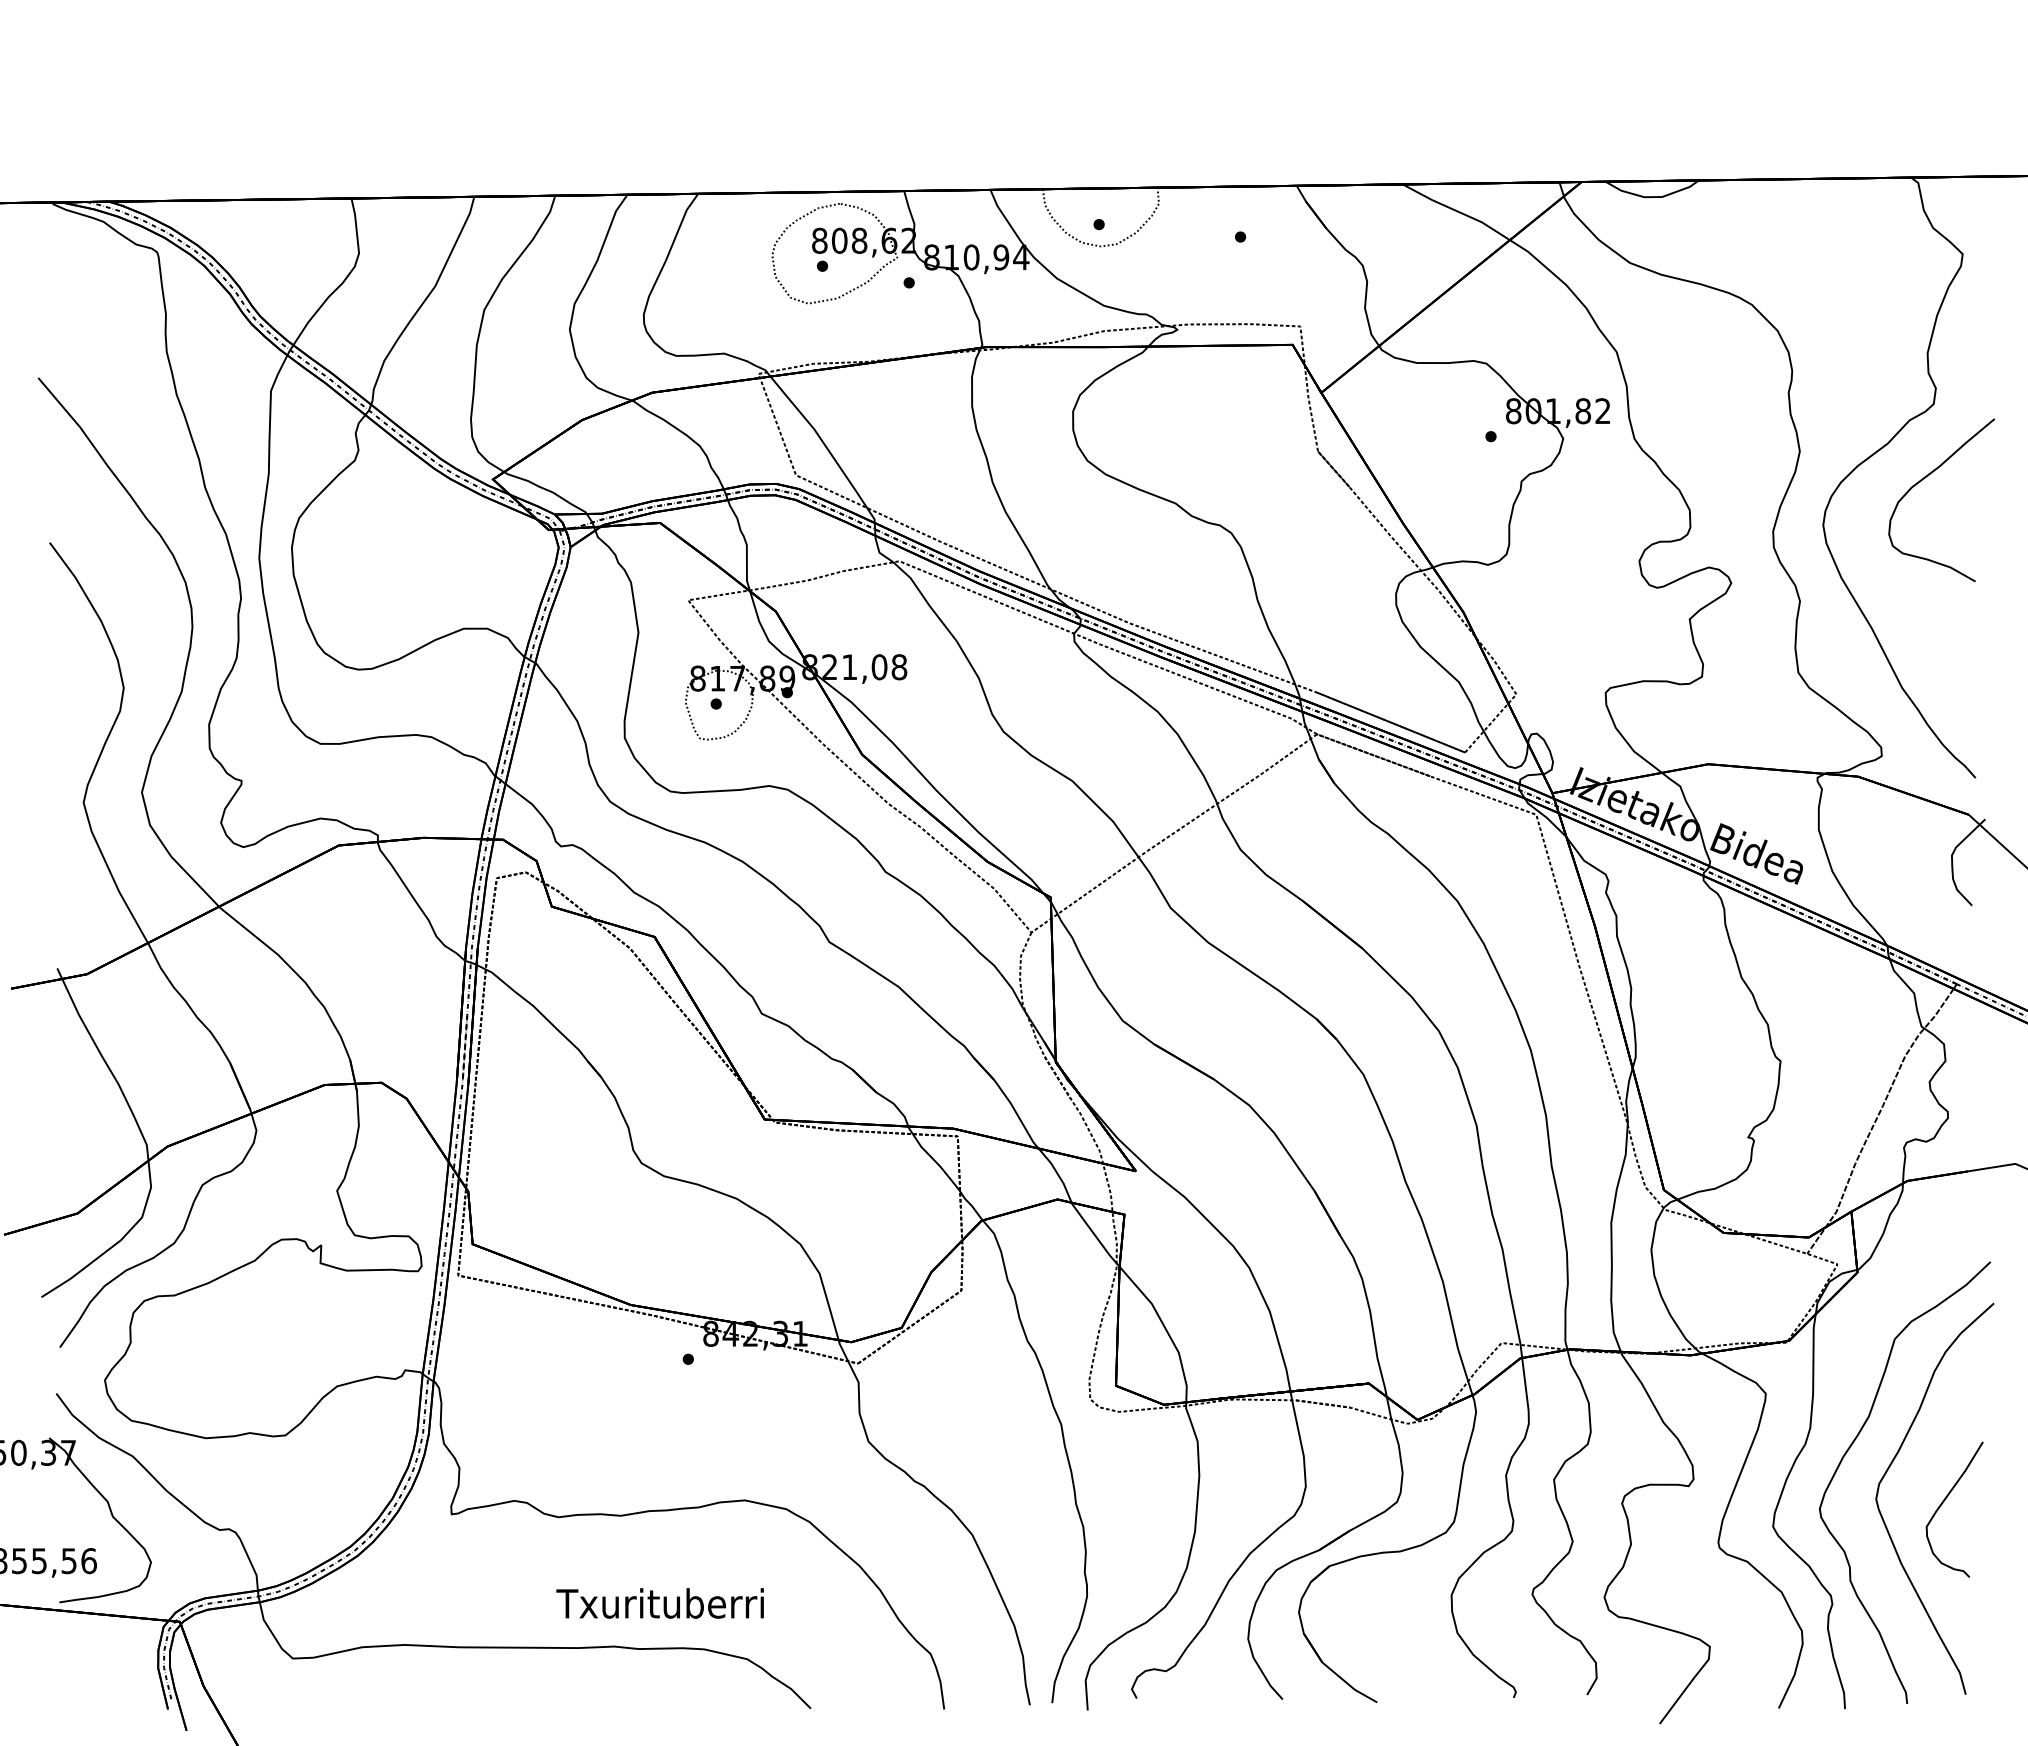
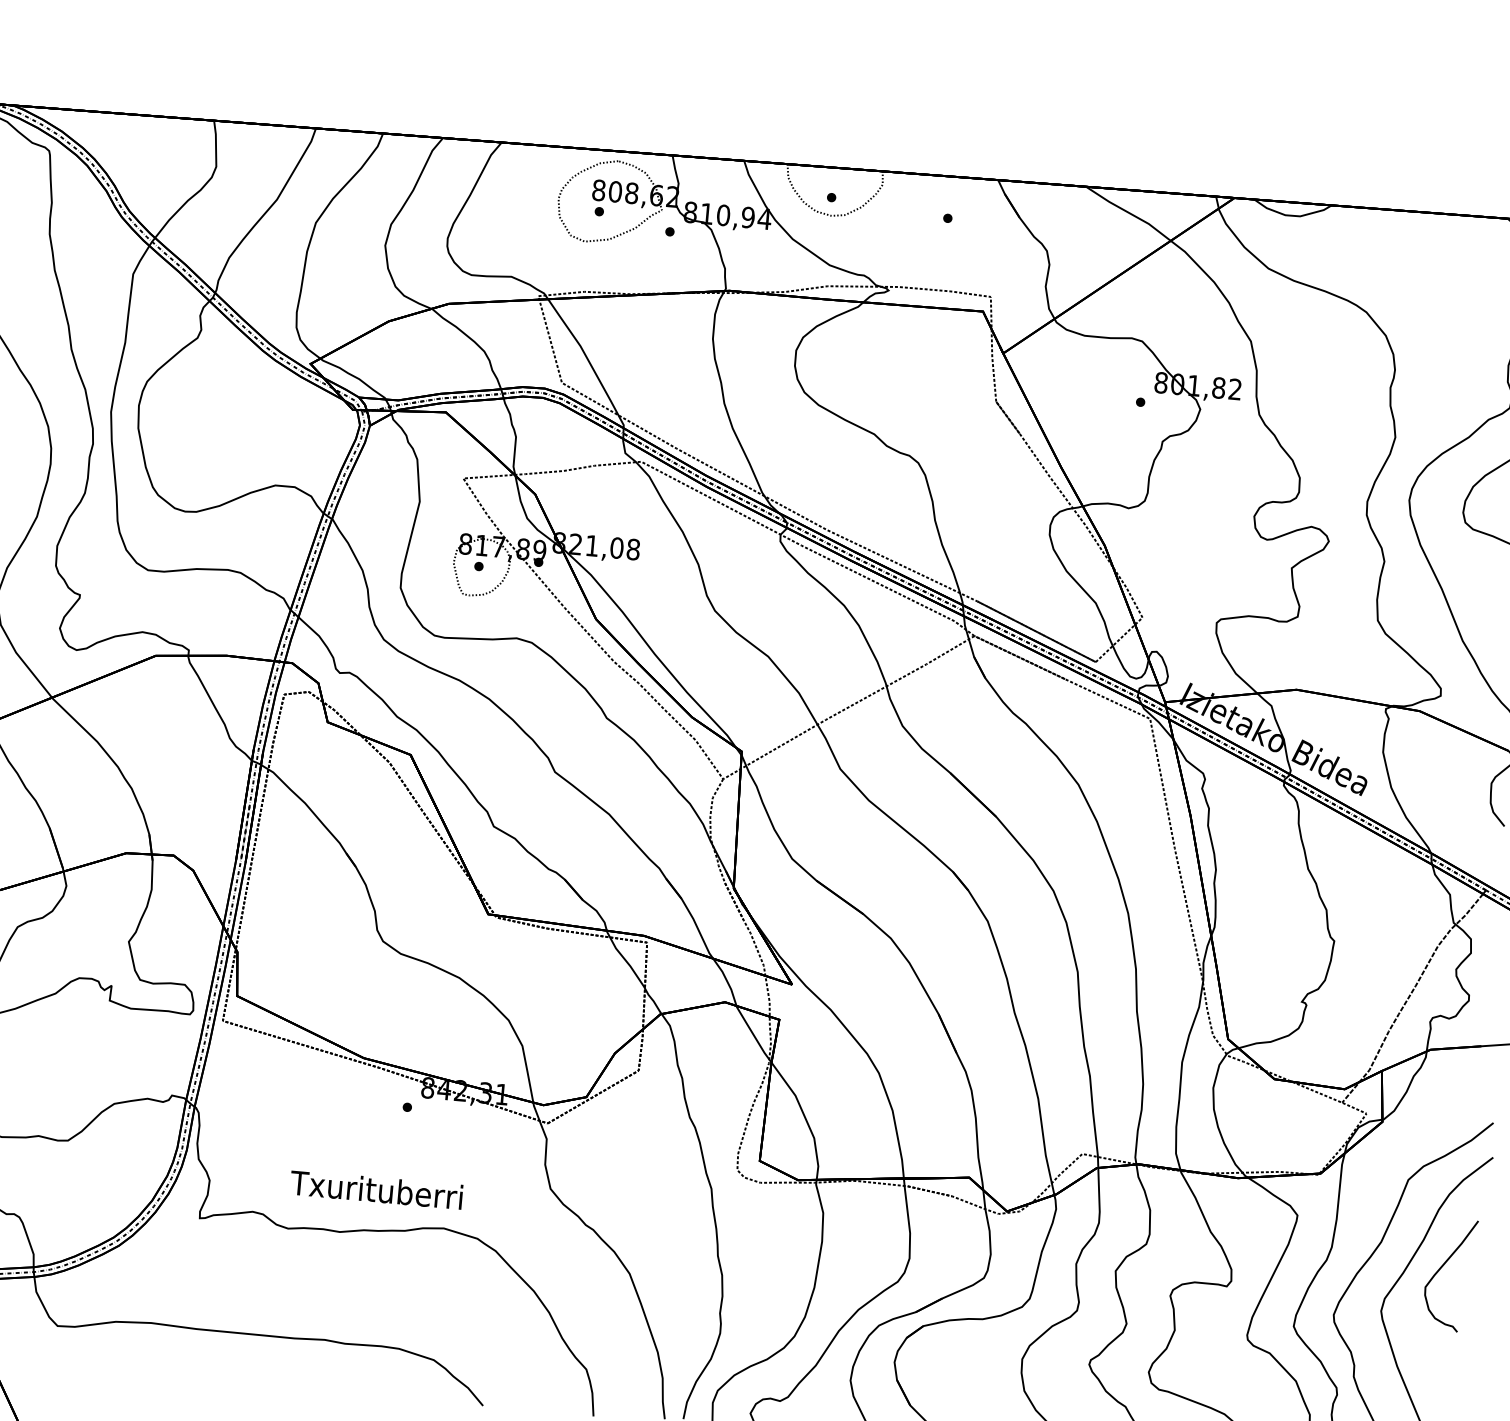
curve: (1943, 1503) -> (1441, 1269), moved
text: (659, 1603) -> (375, 1189), moved

